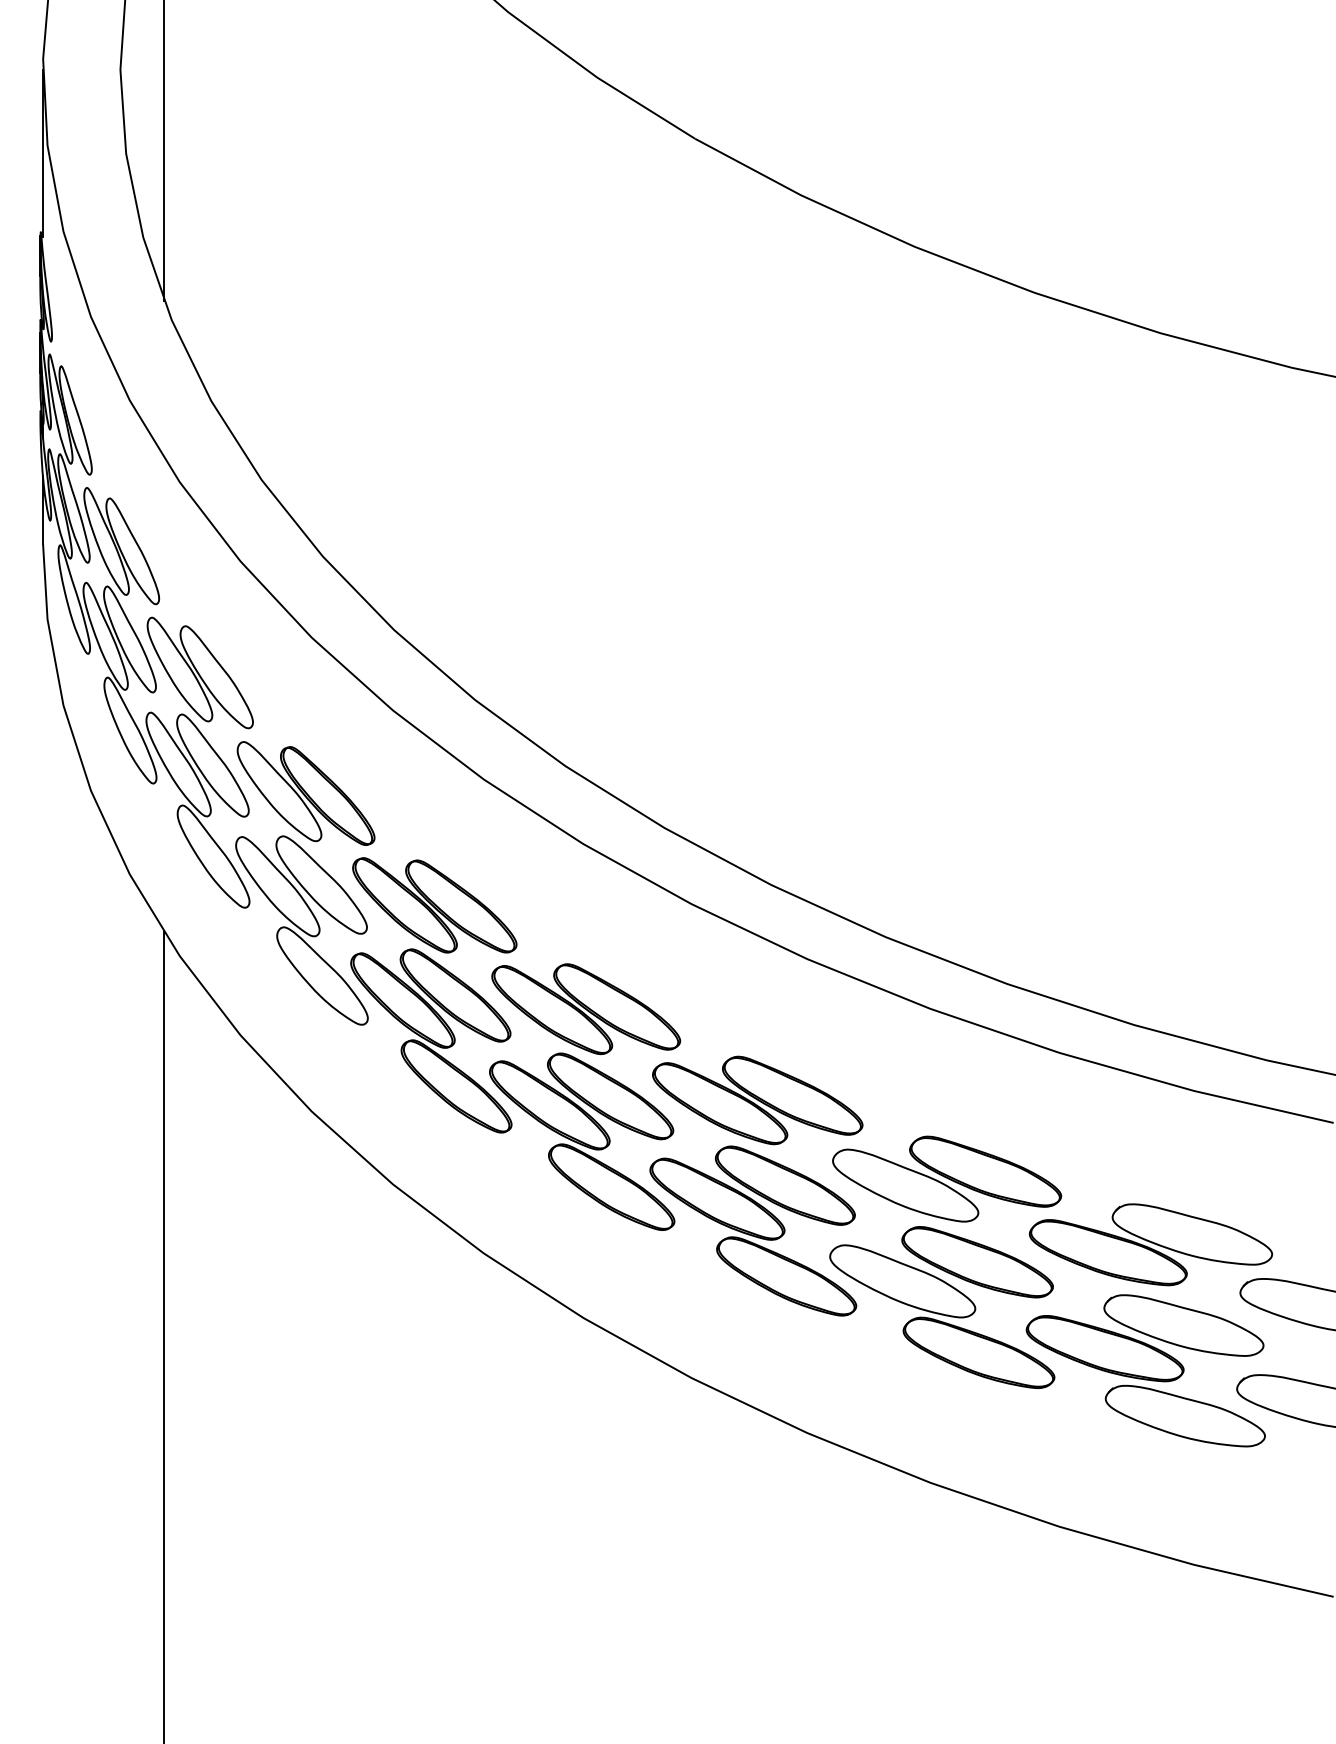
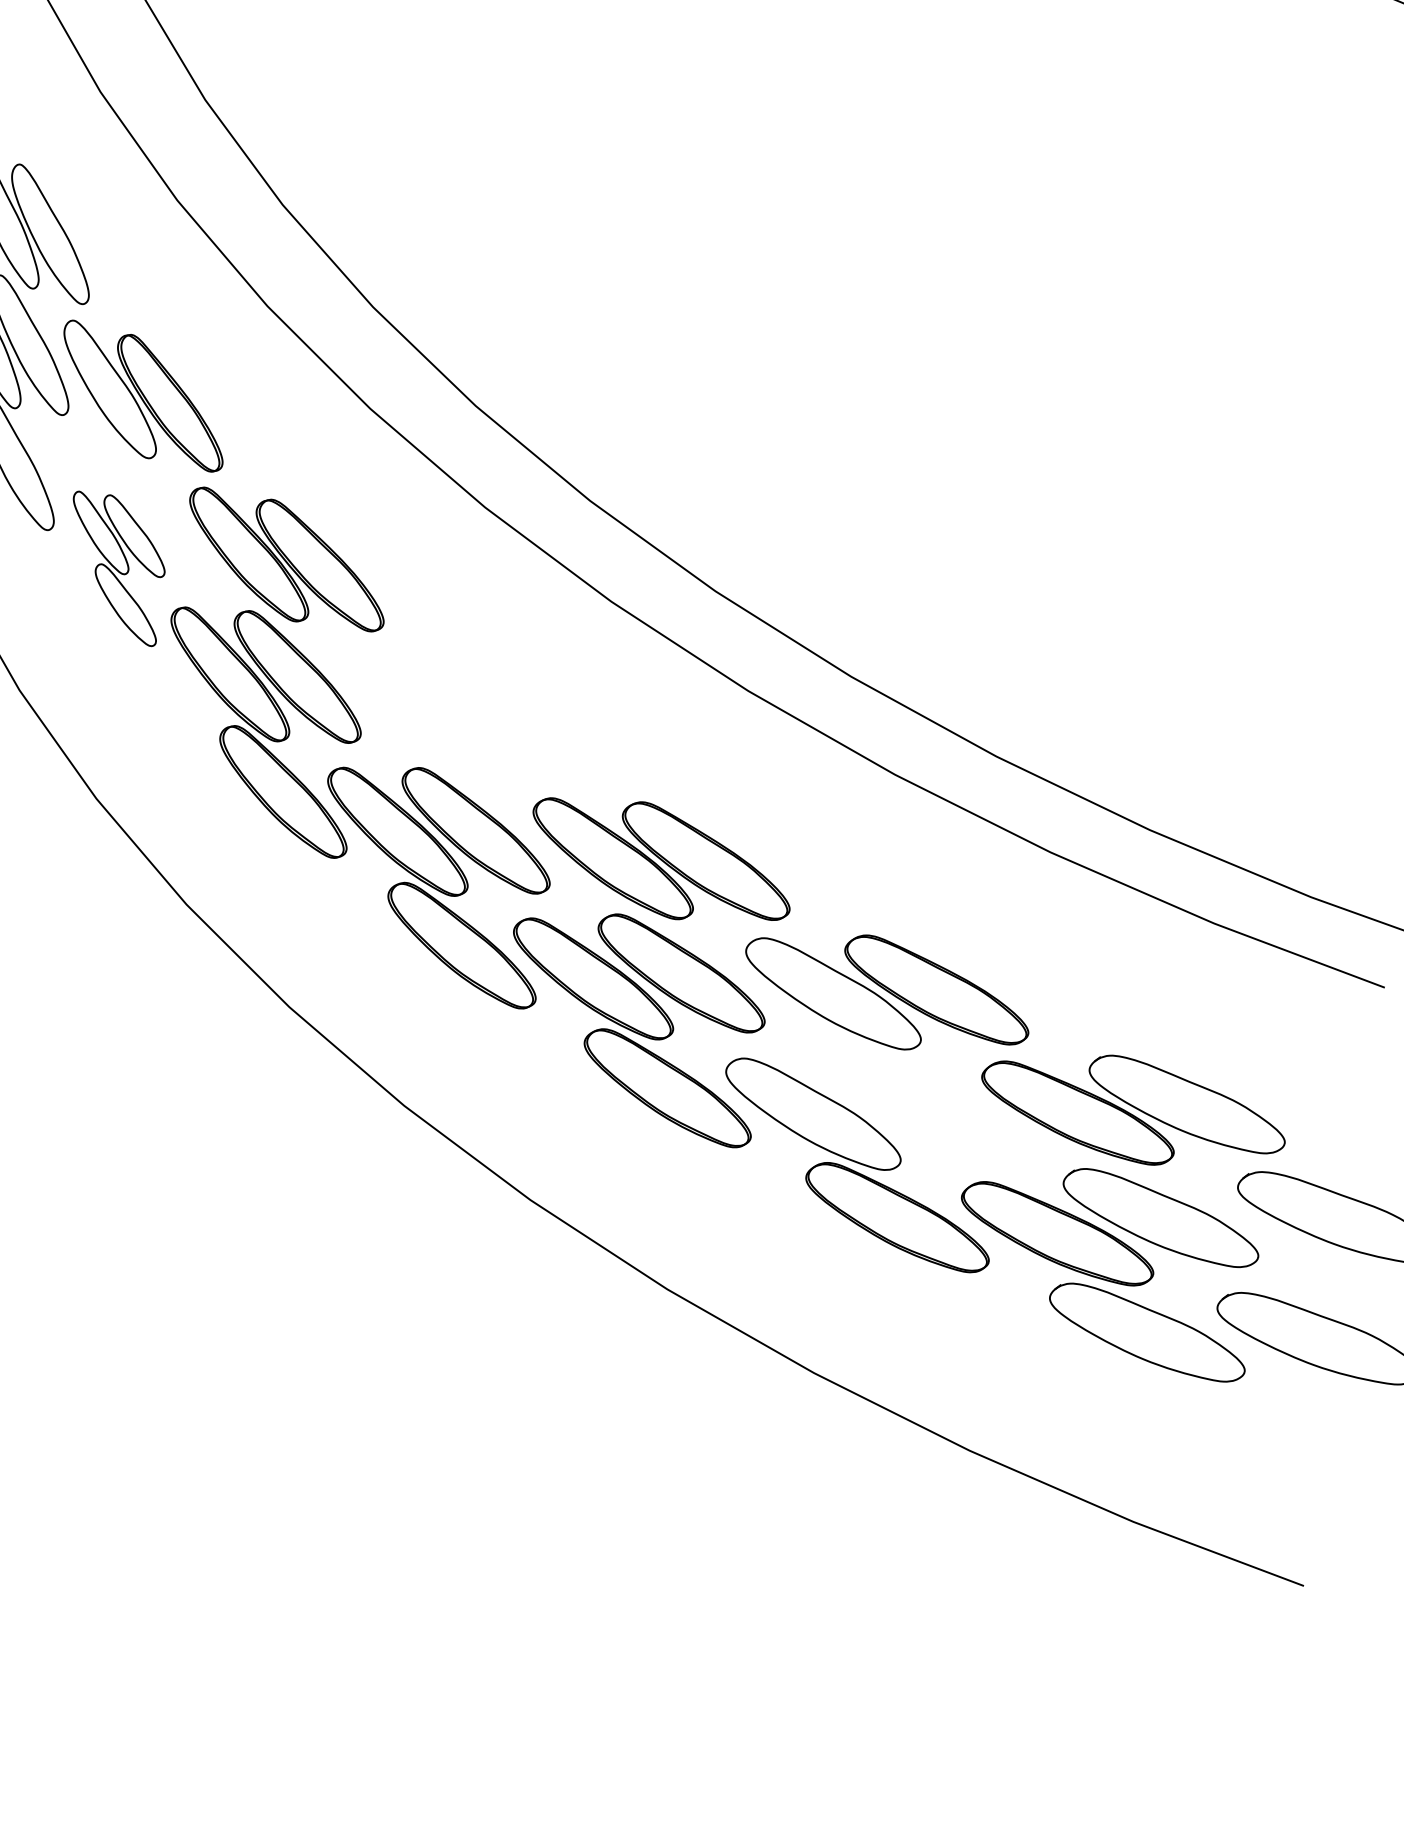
part: (301, 930) -> (114, 568), size x0.6
part: (586, 1009) -> (460, 716), removed
part: (977, 1262) -> (911, 1103), removed

